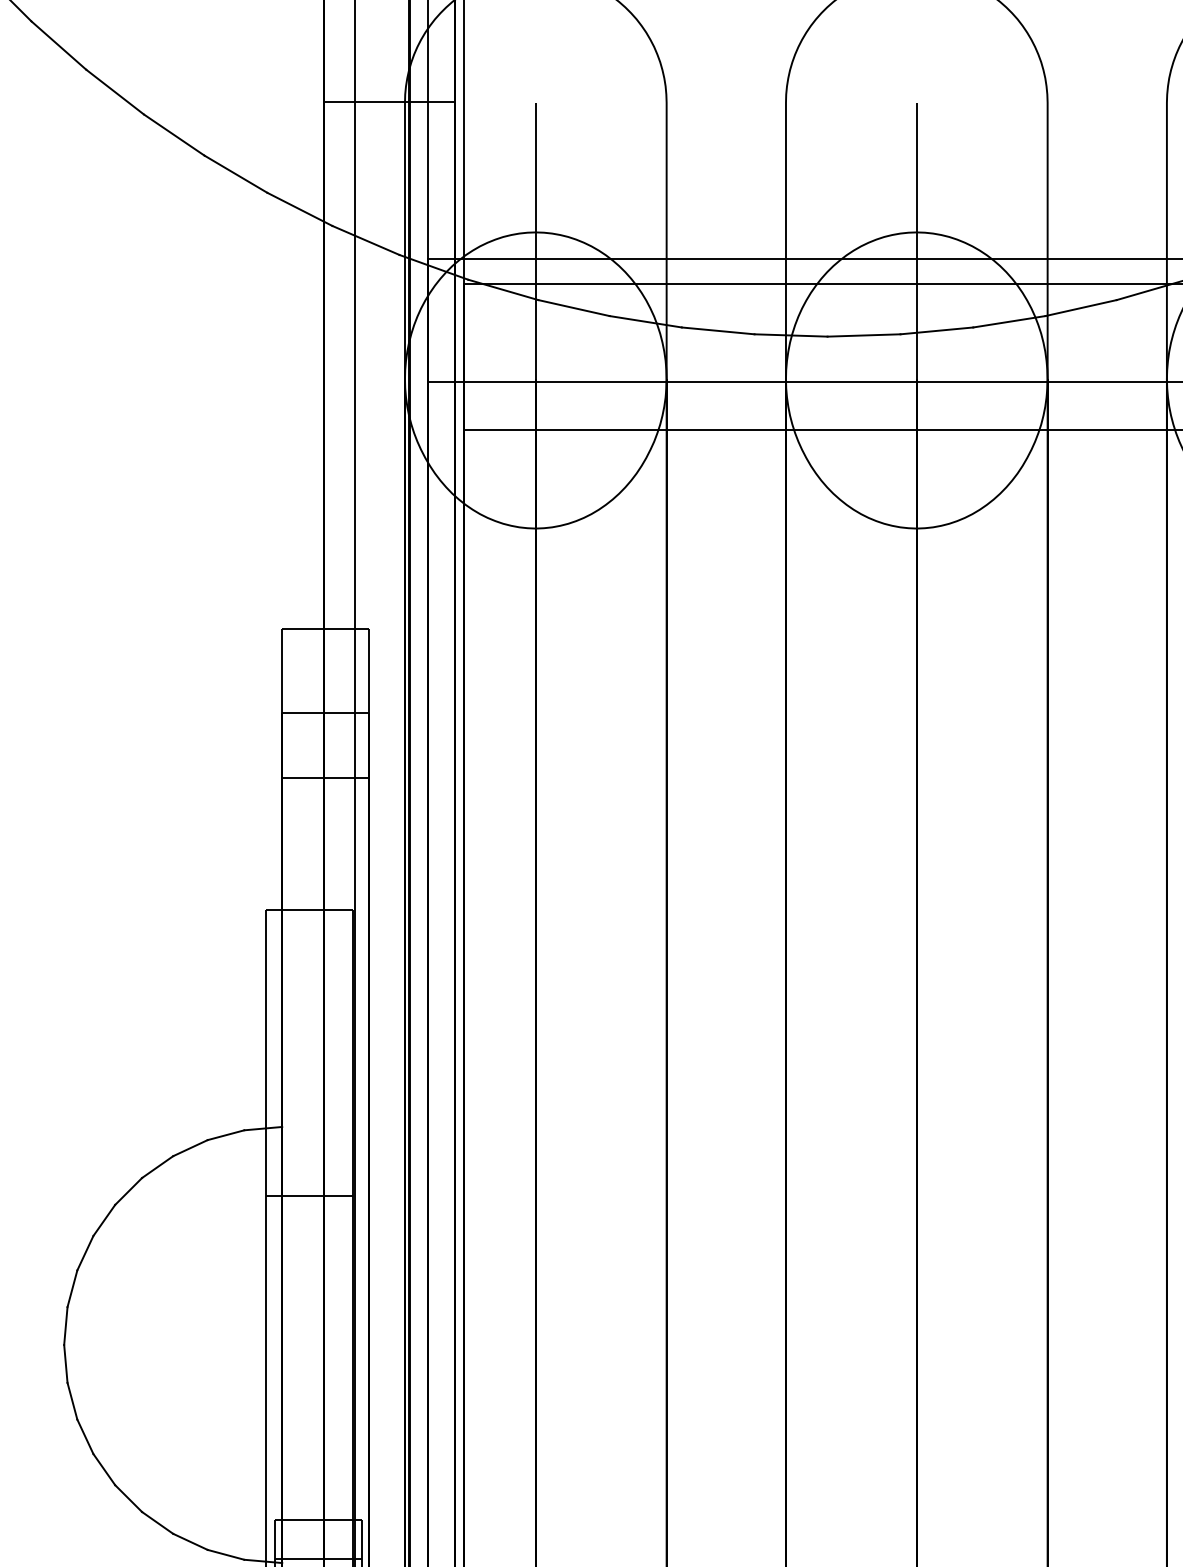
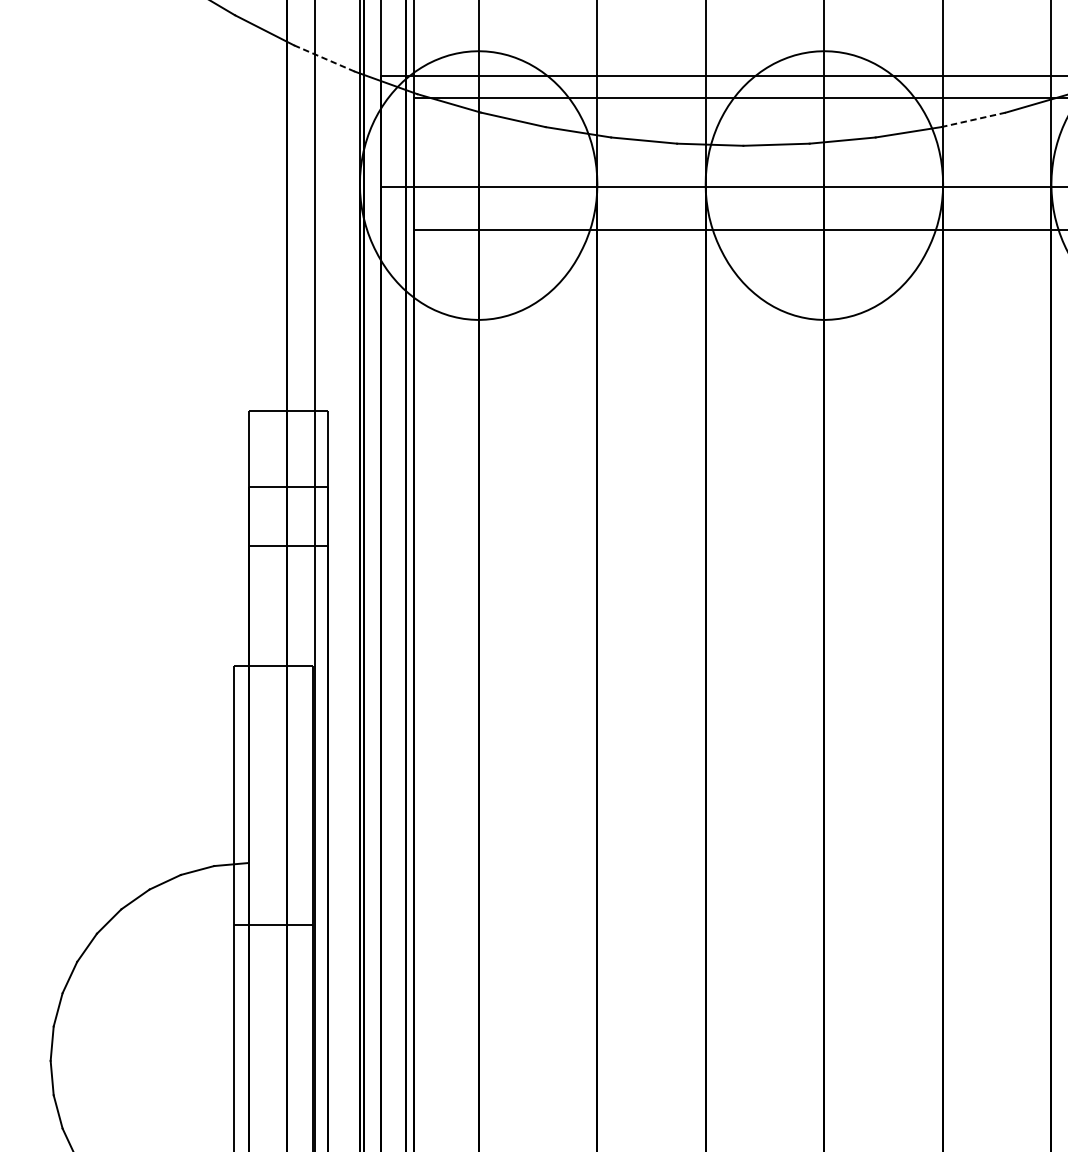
line: (365, 240) -> (324, 58), solid -> dashed
line: (1081, 308) -> (973, 120), solid -> dashed

